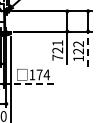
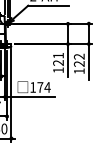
line: (87, 48) -> (88, 61), dashed -> solid
text: (57, 57) -> (58, 70), 721 -> 121
line: (29, 83) -> (30, 96), dashed -> solid

